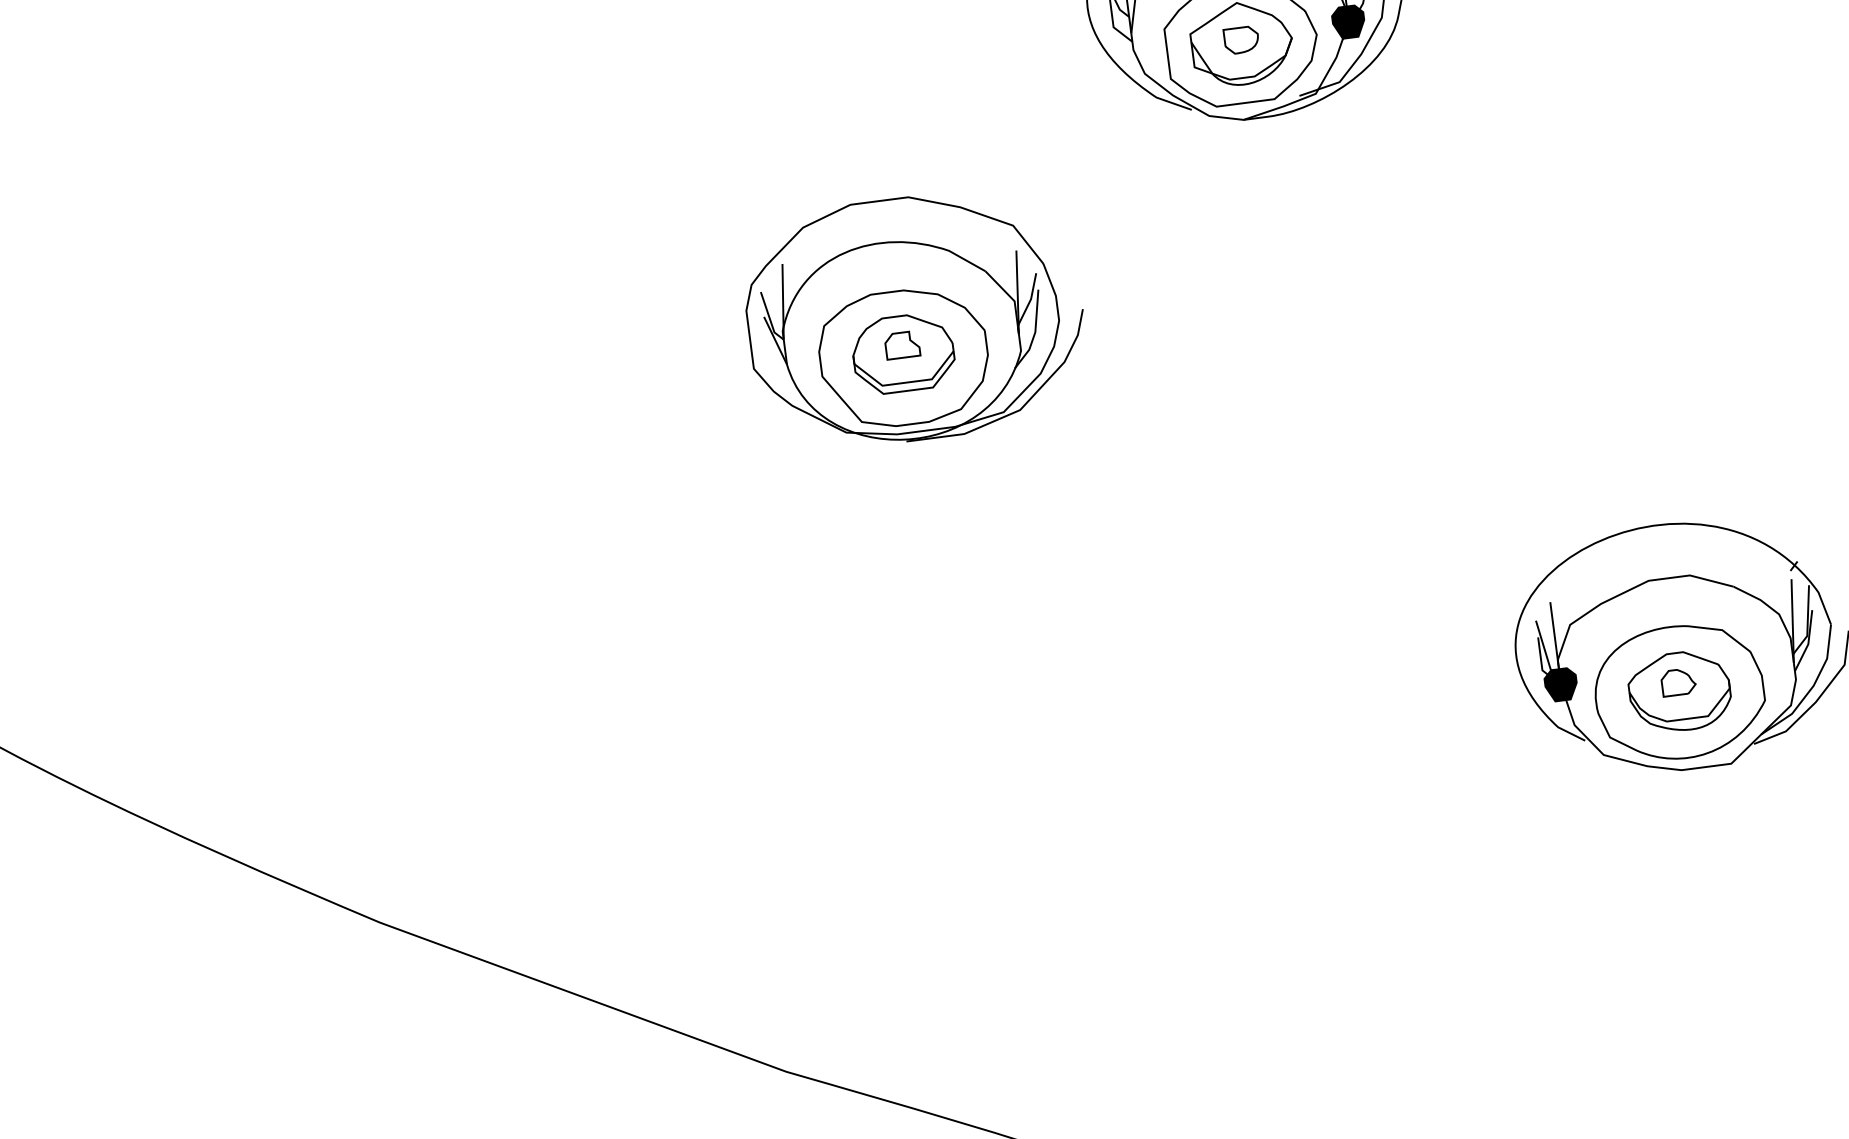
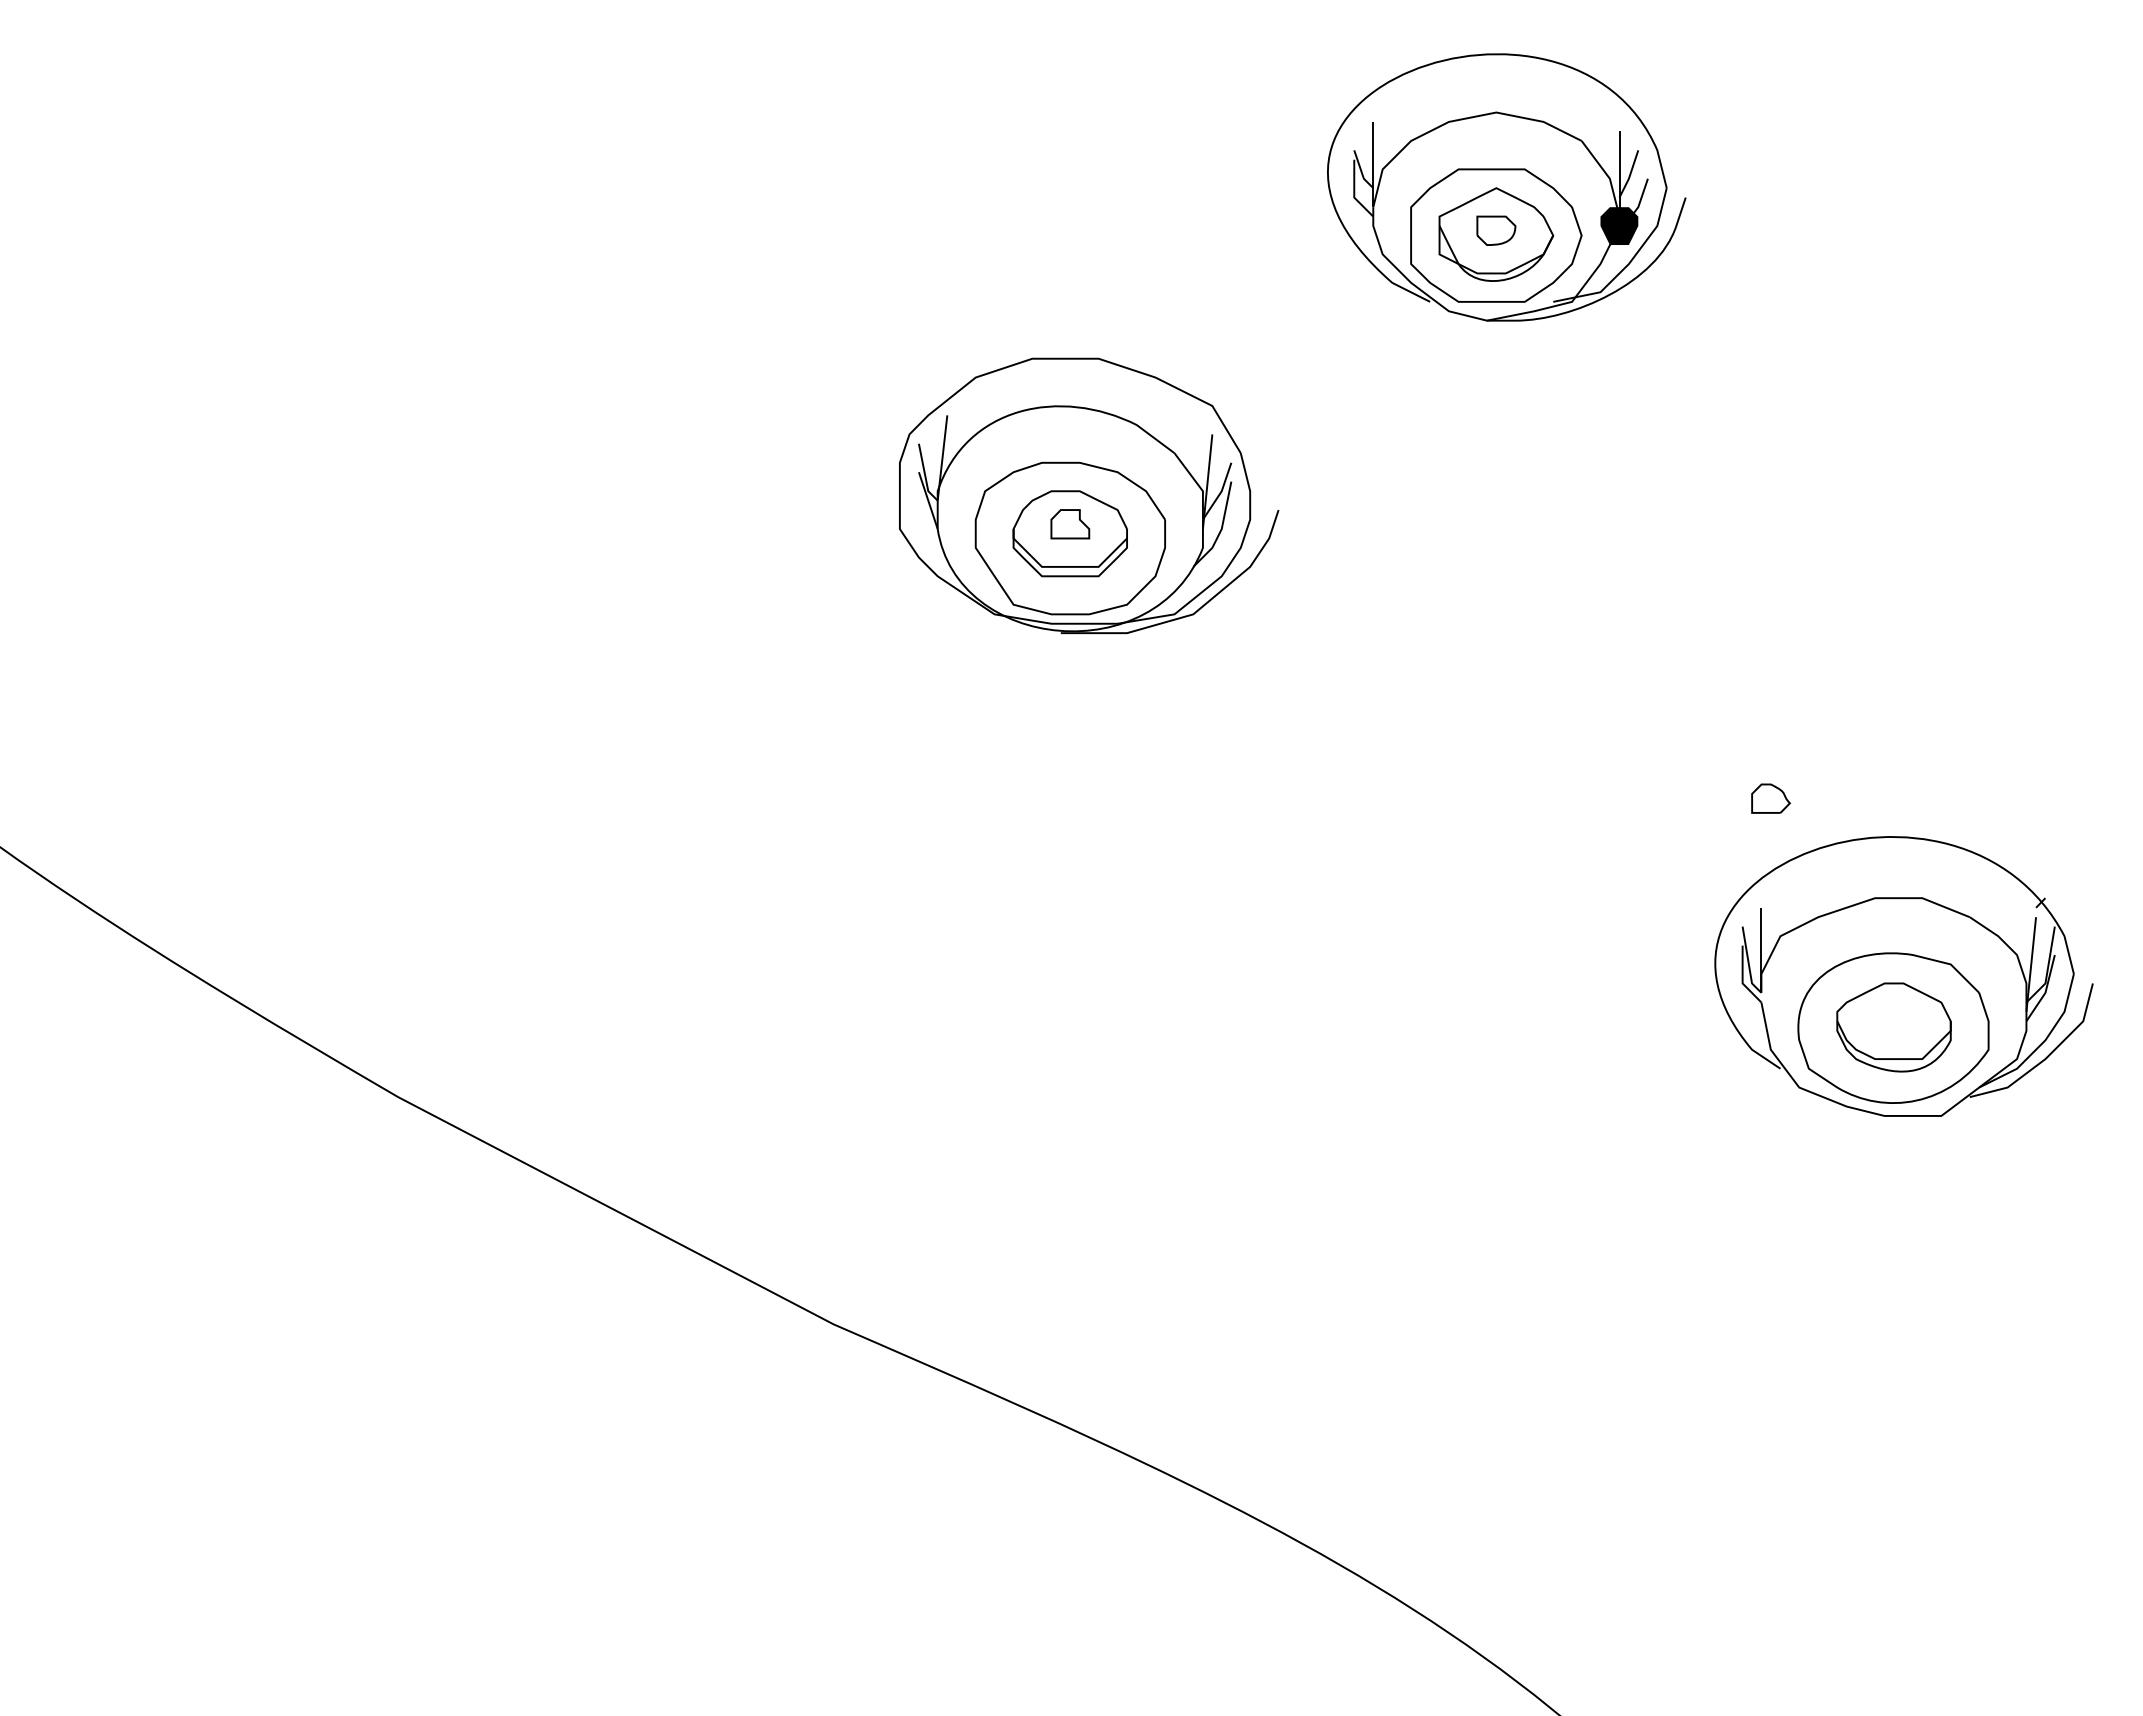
part: (1678, 682) -> (1770, 798), moved
fill: (1561, 684) -> (1761, 1002), removed

